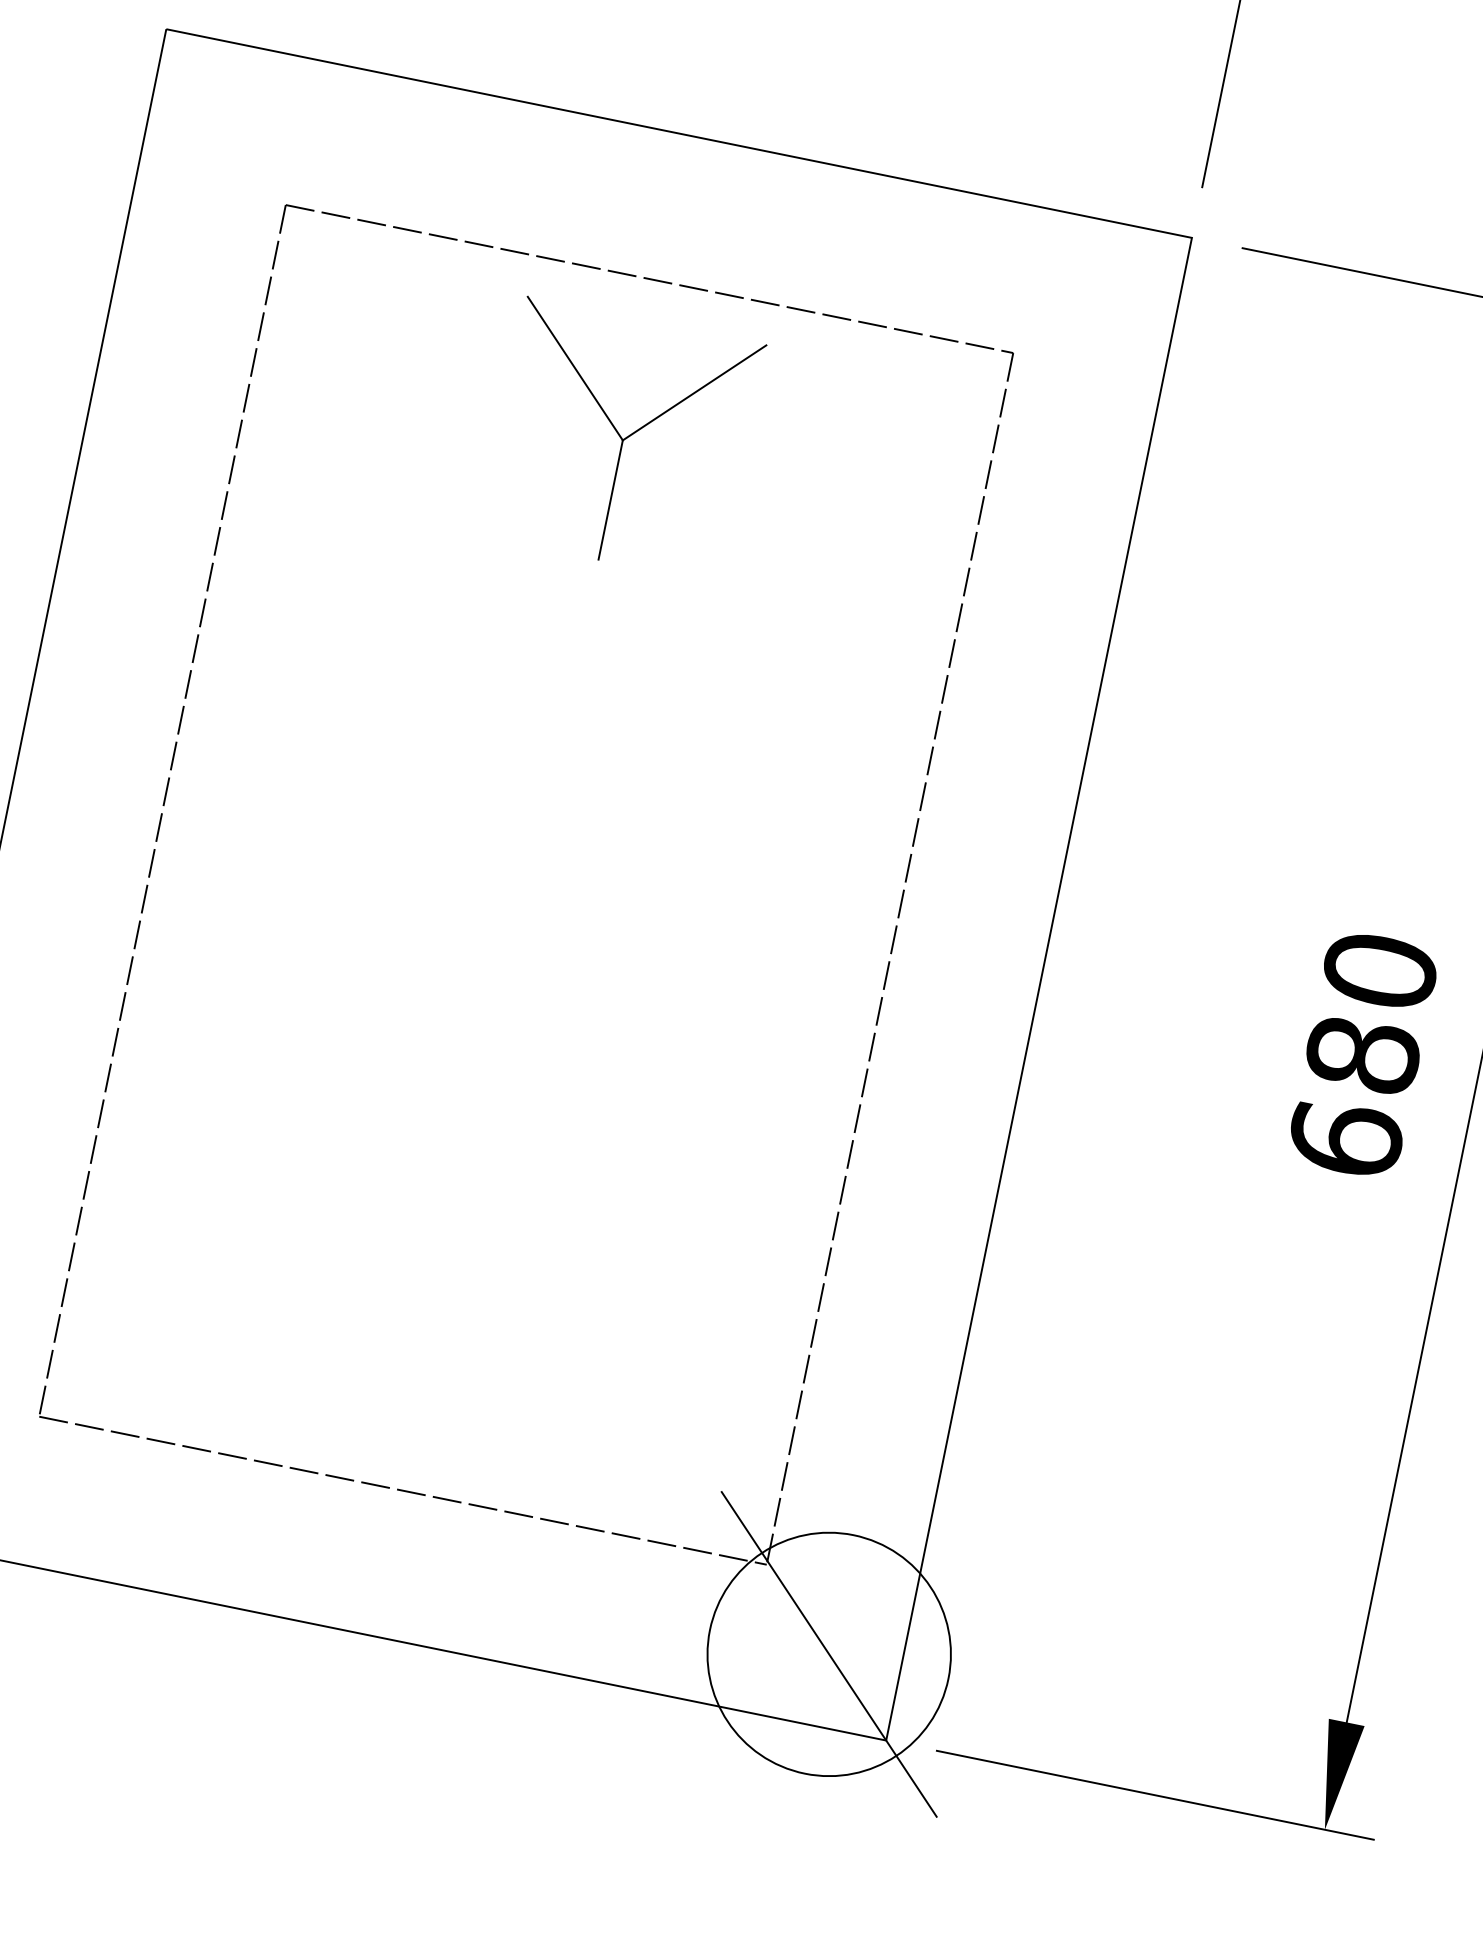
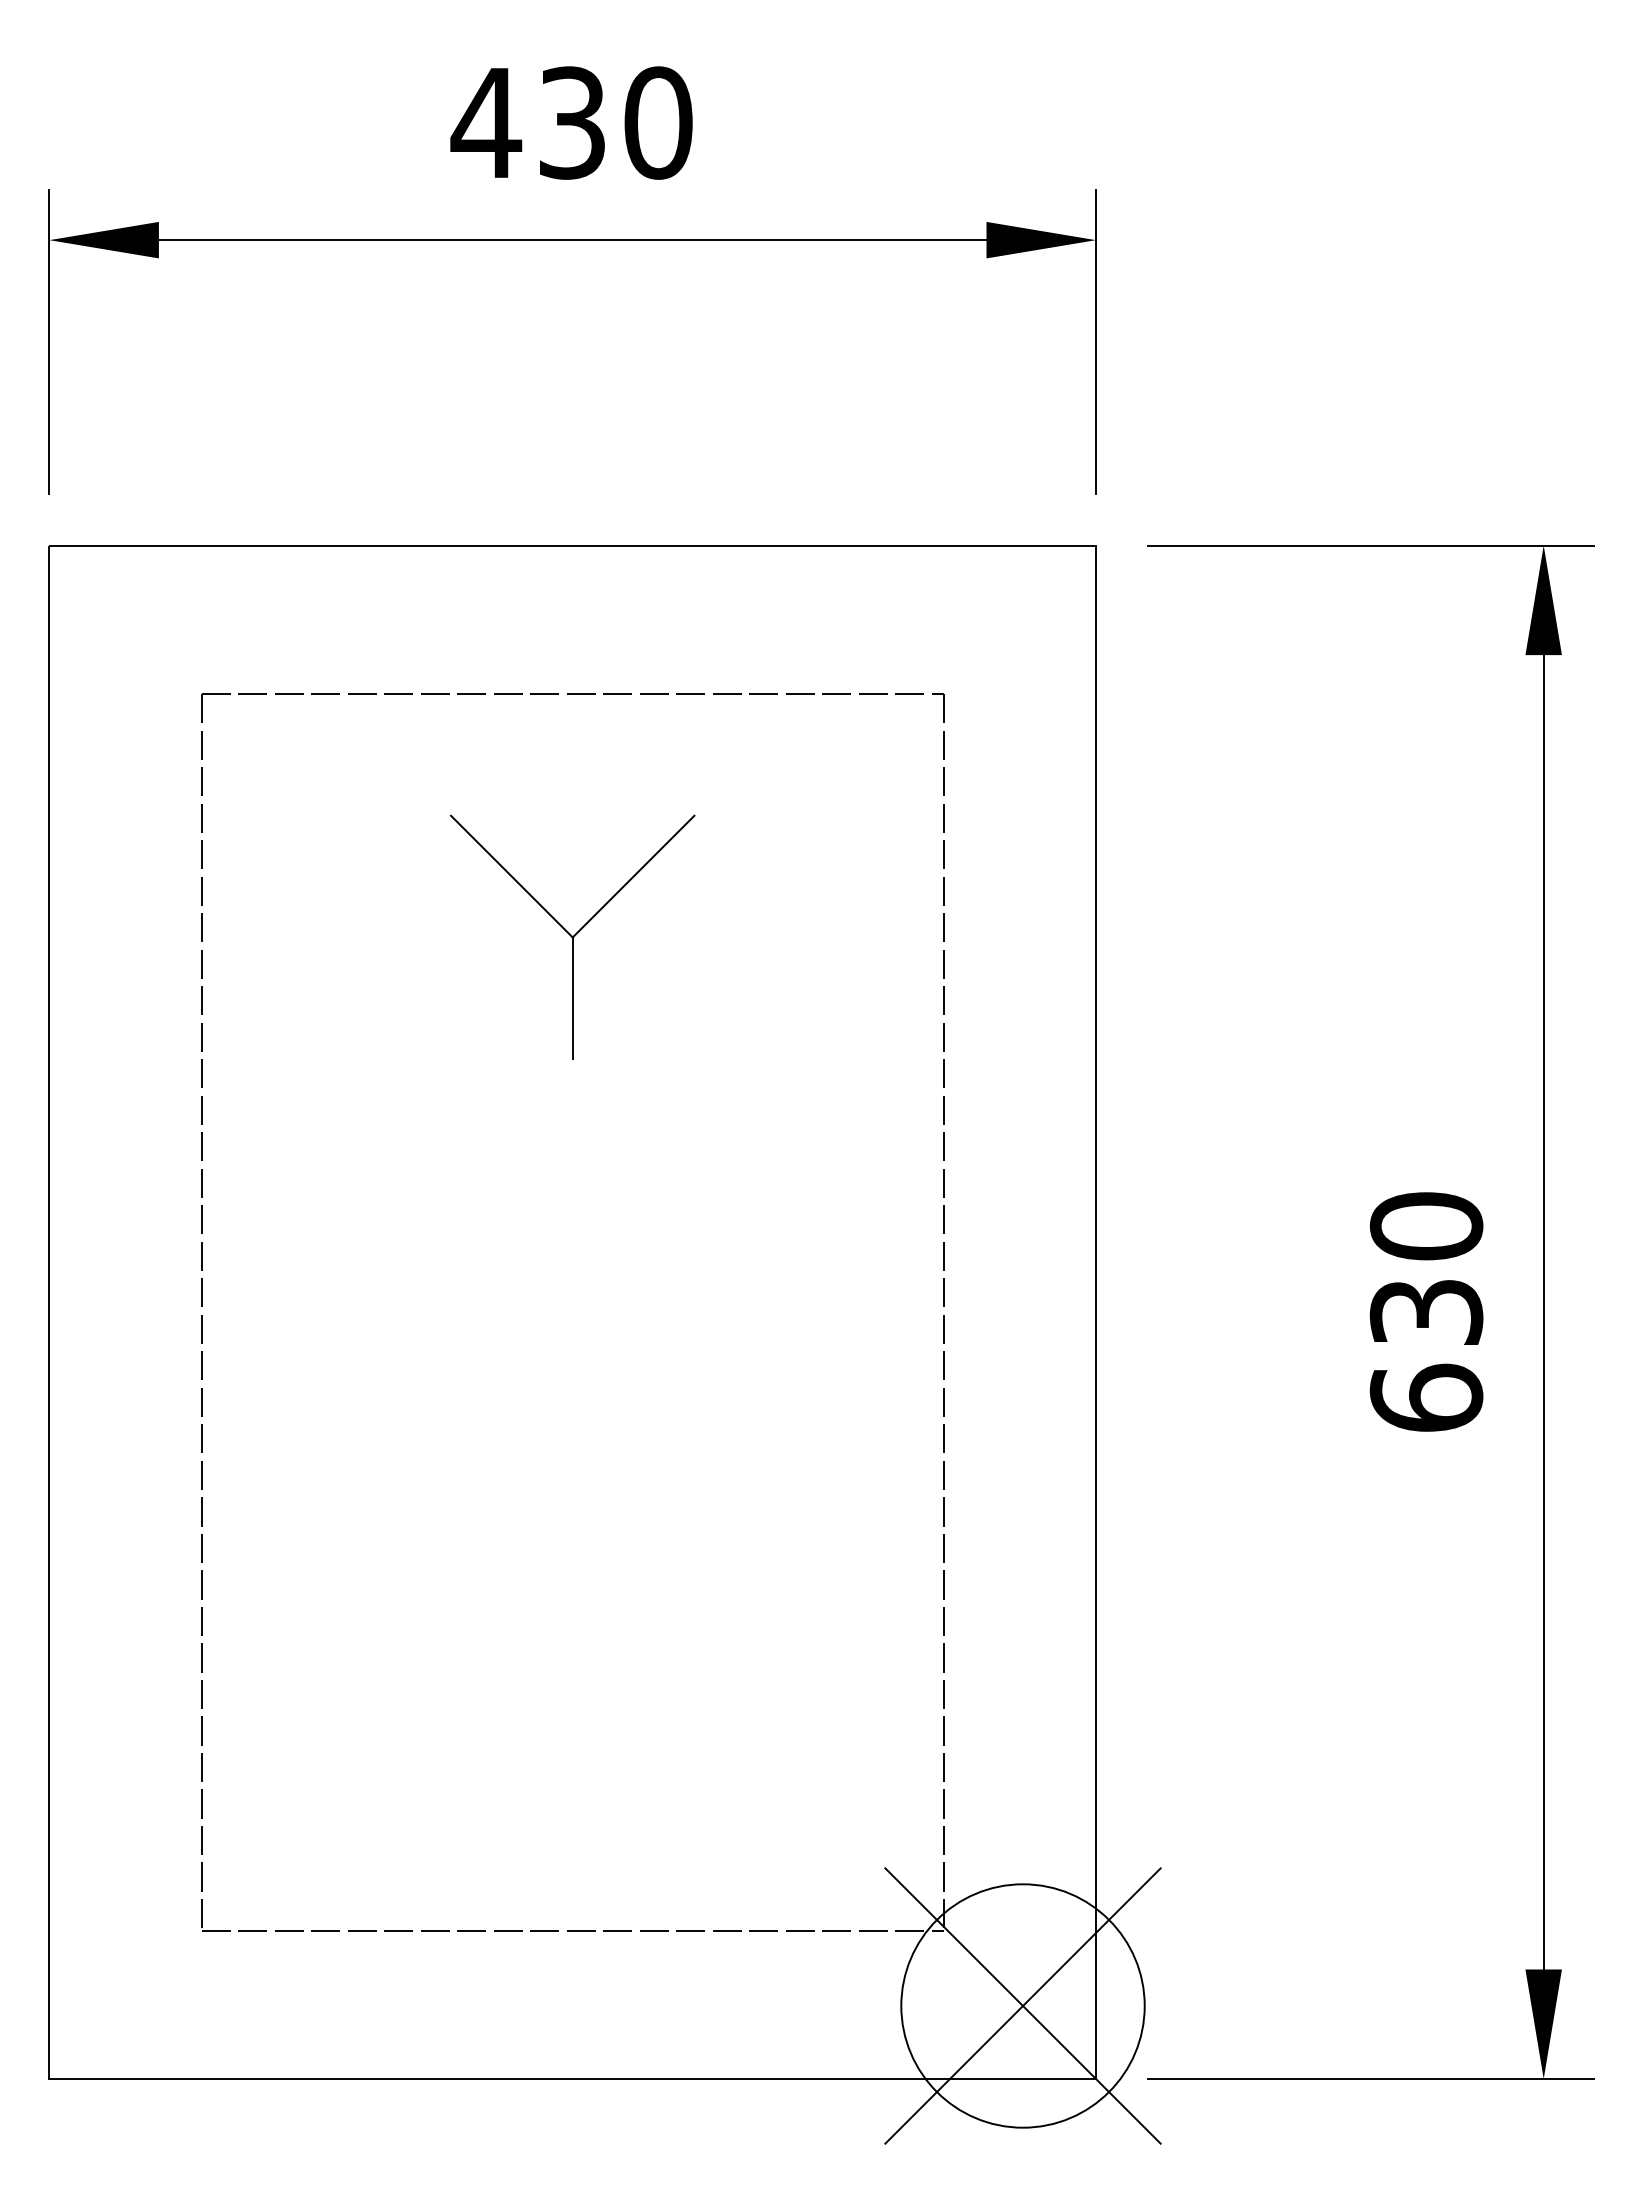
part: (622, 439) -> (572, 936), moved
text: (1362, 1055) -> (1426, 1312), 680 -> 630
line: (828, 1653) -> (1022, 2005), added

